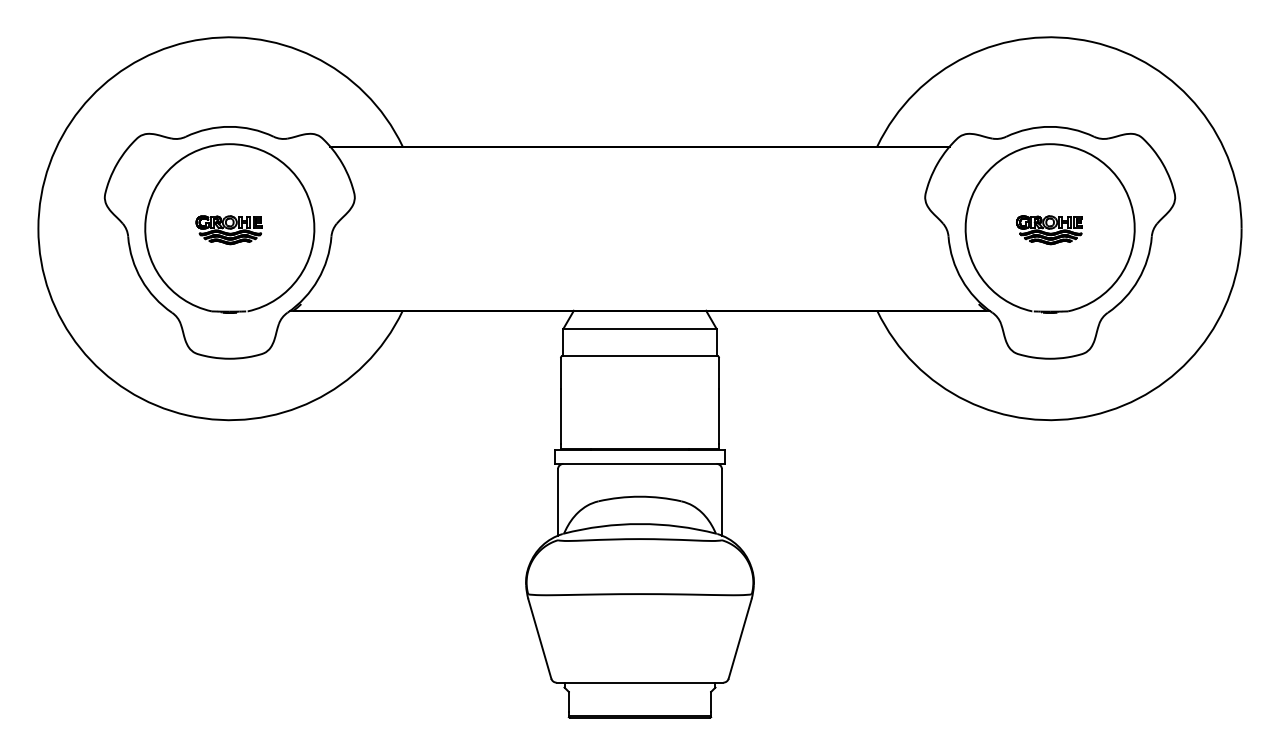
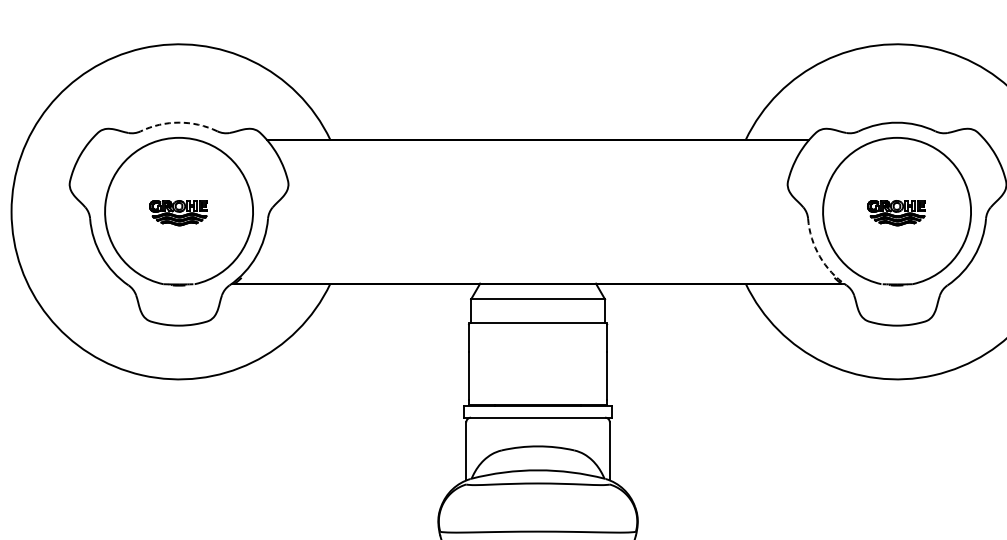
arc: (229, 126) -> (178, 122), solid -> dashed
arc: (961, 279) -> (819, 256), solid -> dashed

